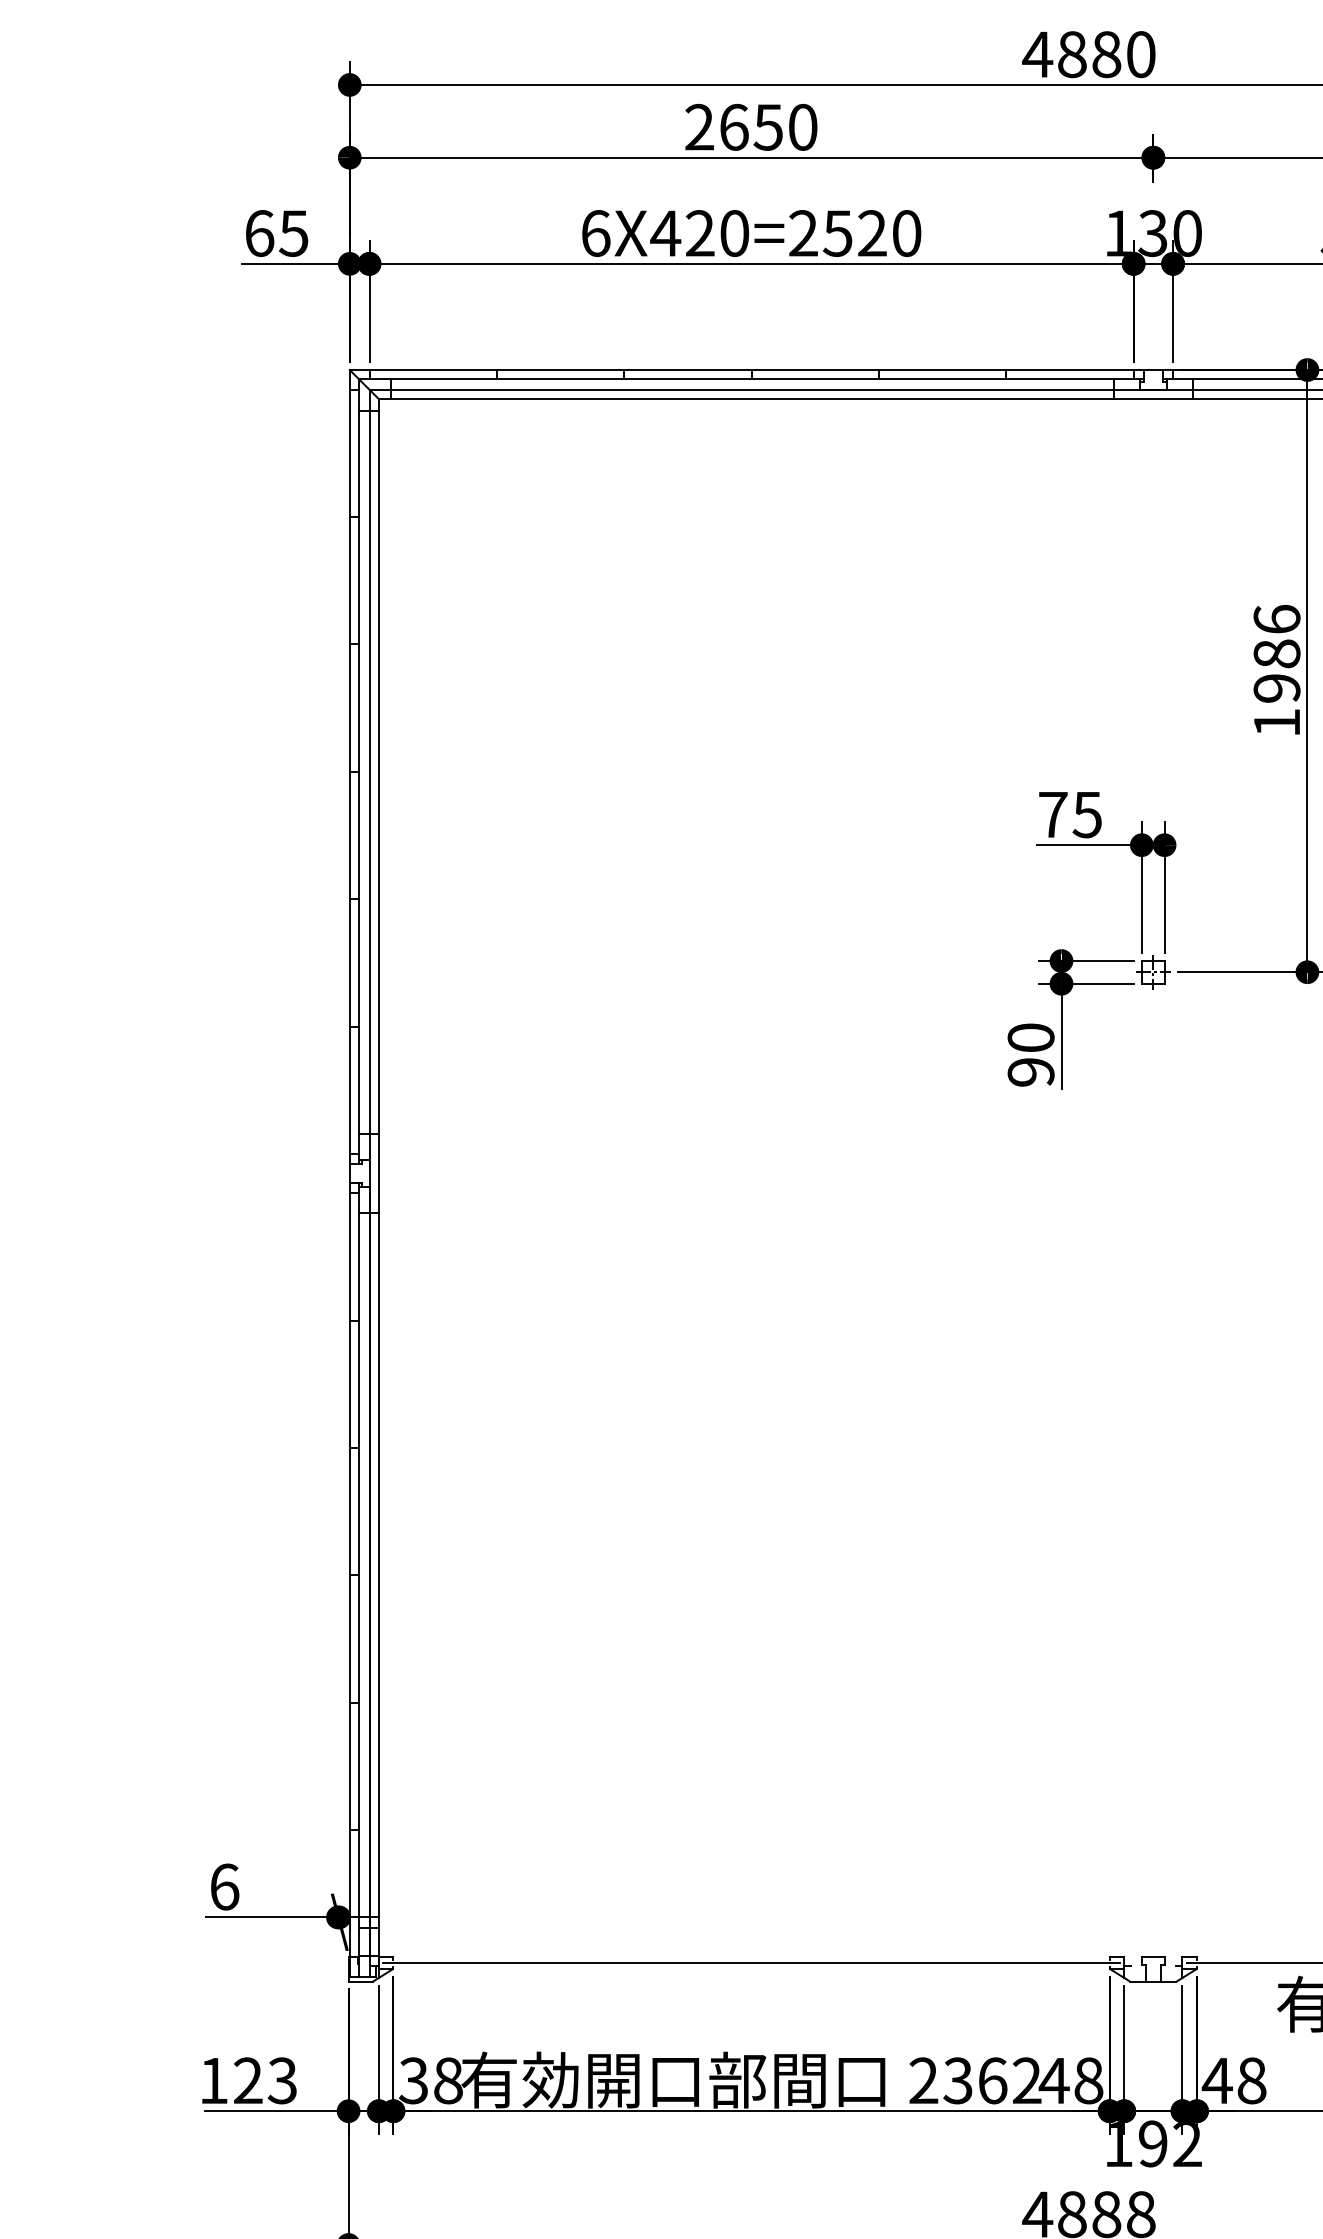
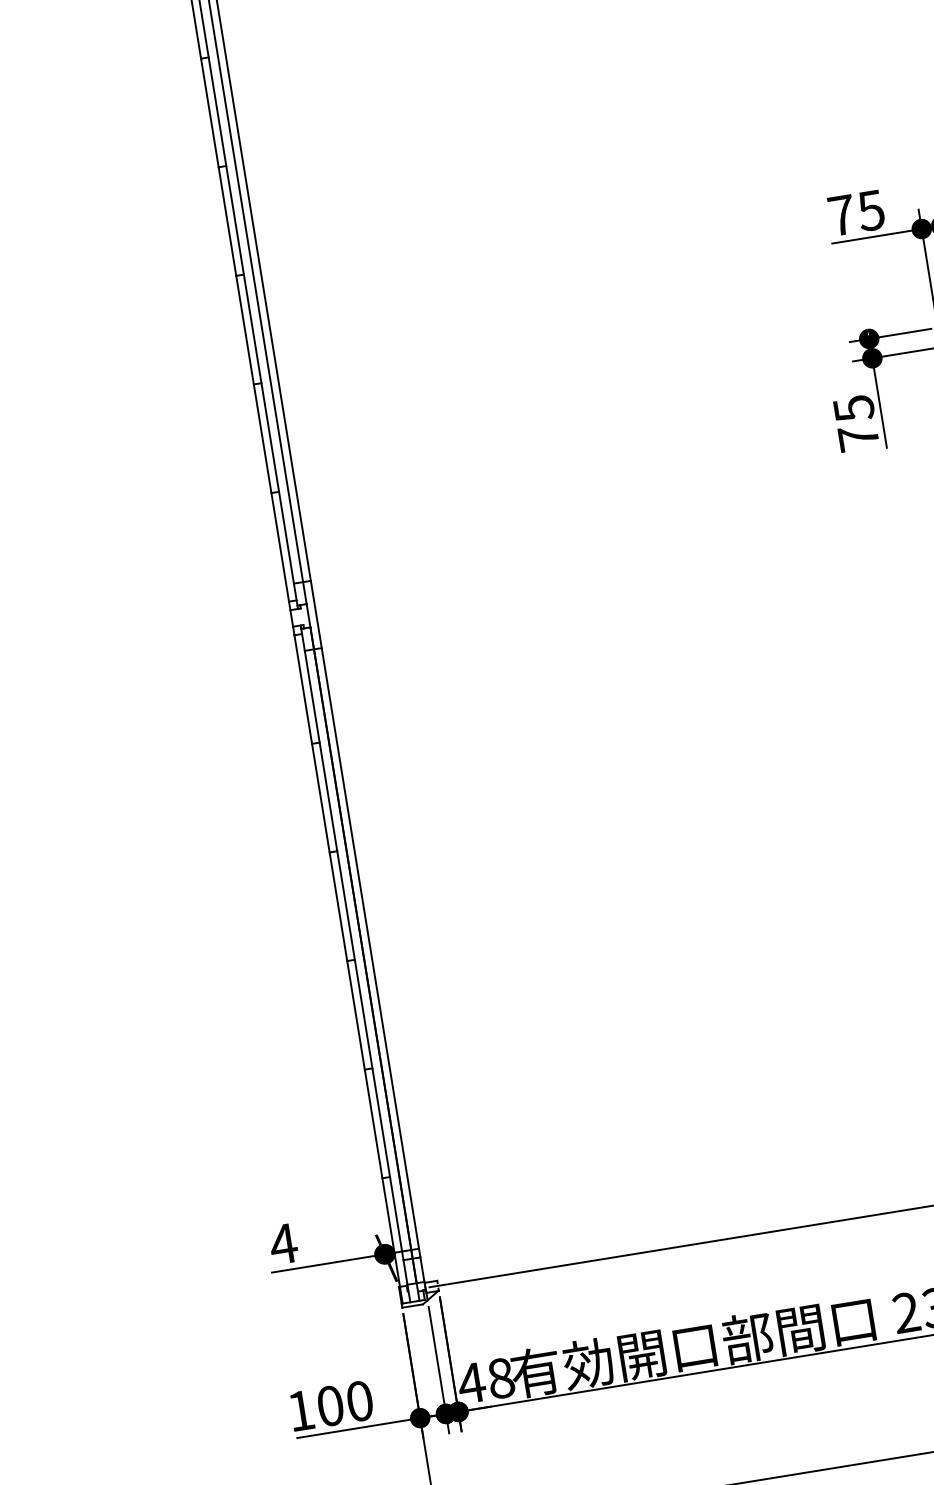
text: (1030, 1054) -> (855, 422), 90 -> 75
text: (224, 1886) -> (283, 1243), 6 -> 4
text: (265, 2080) -> (345, 1403), 123 -> 100
text: (413, 2080) -> (471, 1382), 38 -> 48

